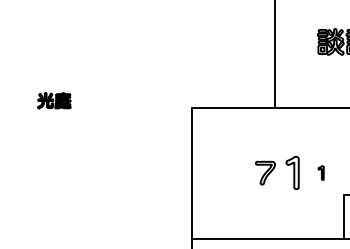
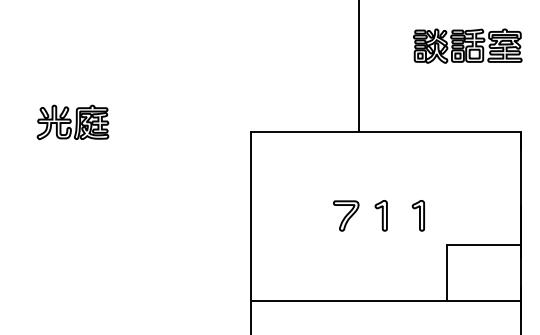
part: (53, 100) -> (72, 121), size x1.67
part: (291, 172) -> (380, 215), size x0.71
part: (320, 172) -> (417, 215), size x1.67

